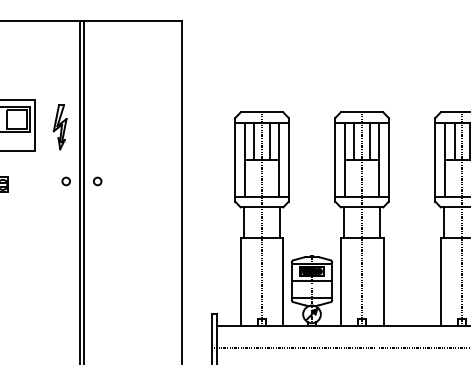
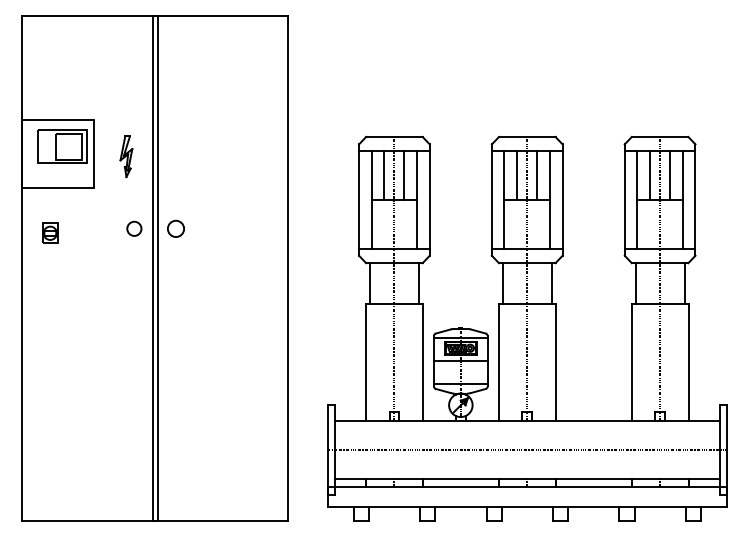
part: (60, 127) -> (126, 156), size x0.7
circle: (66, 181) -> (134, 228), size x1.4
circle: (97, 181) -> (176, 228), size x1.6

